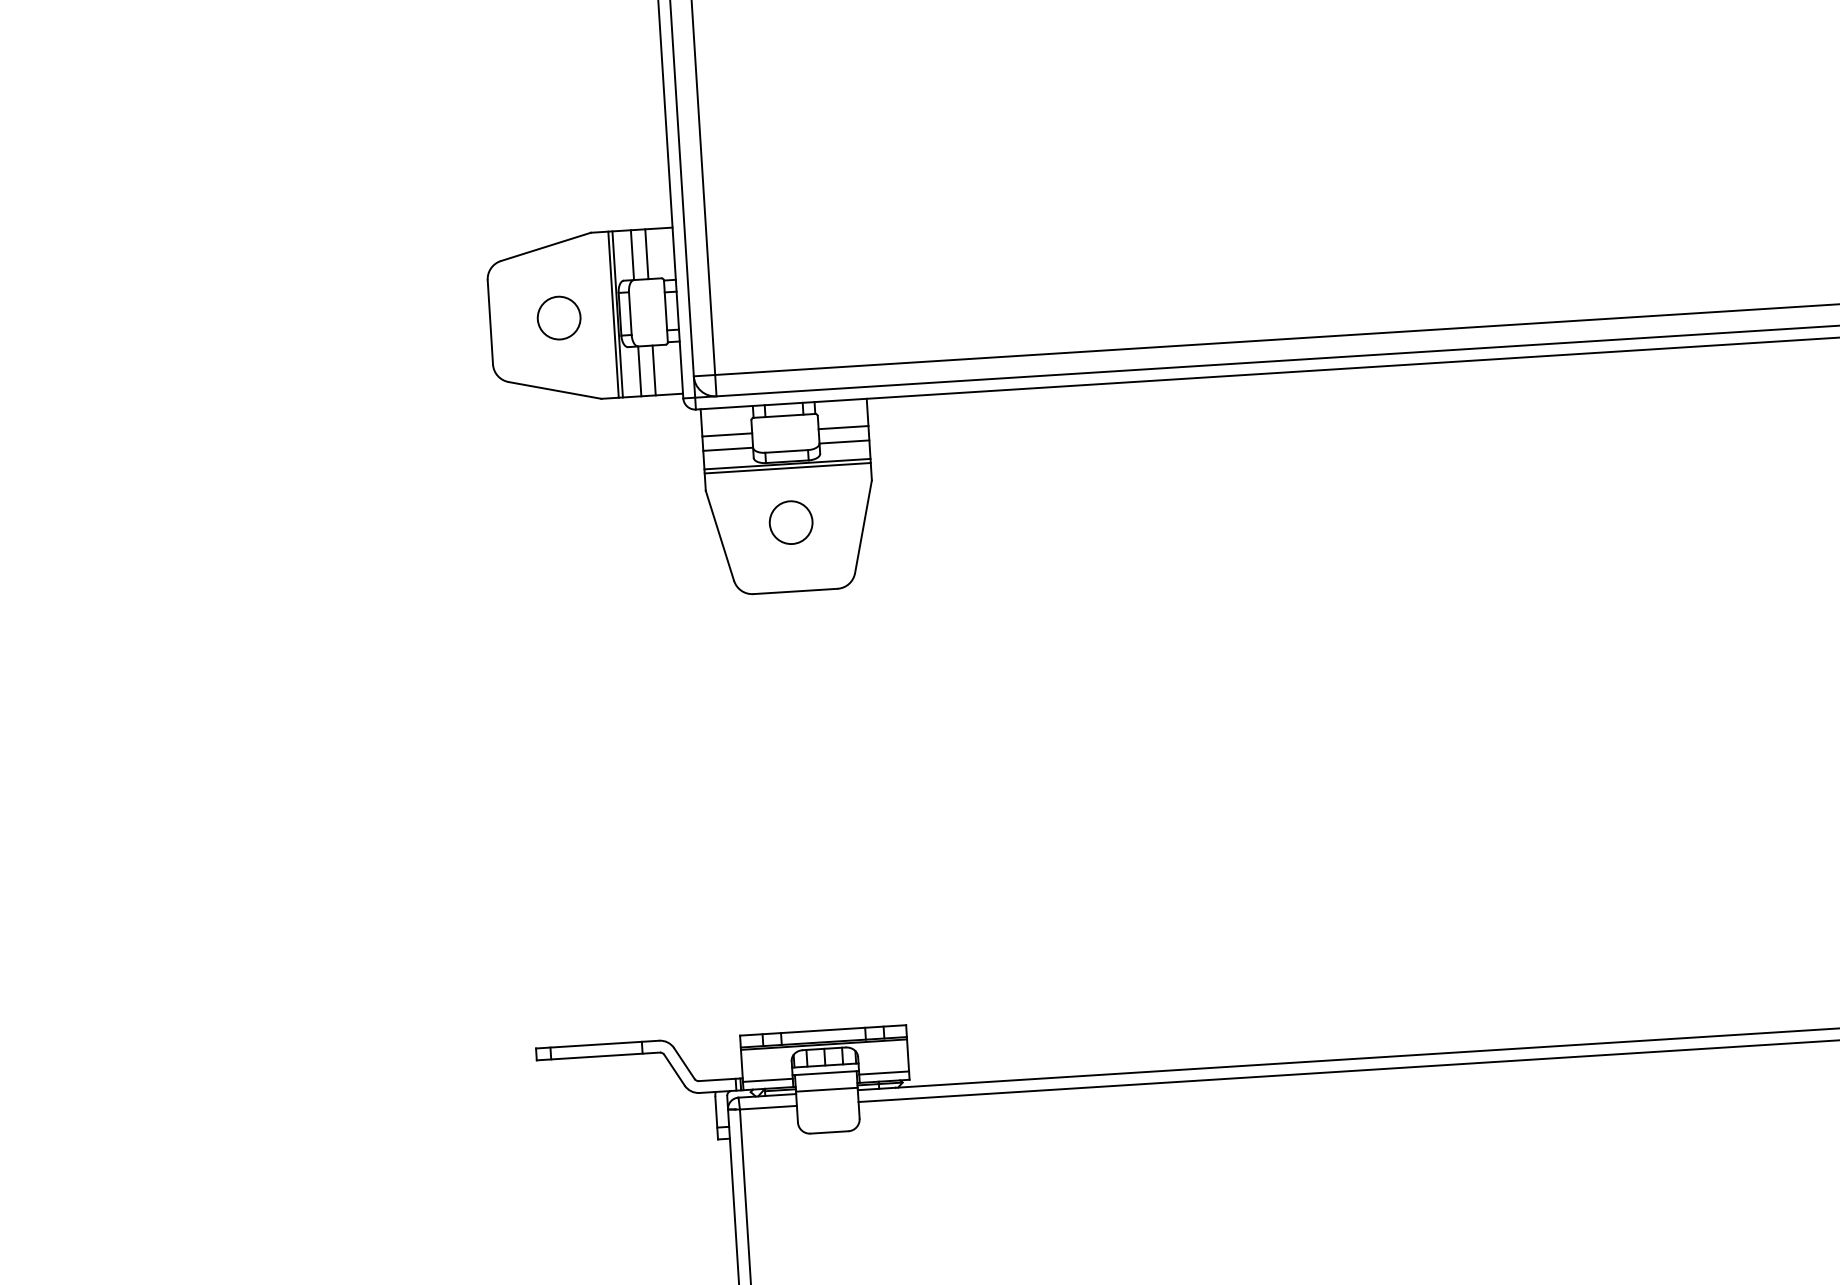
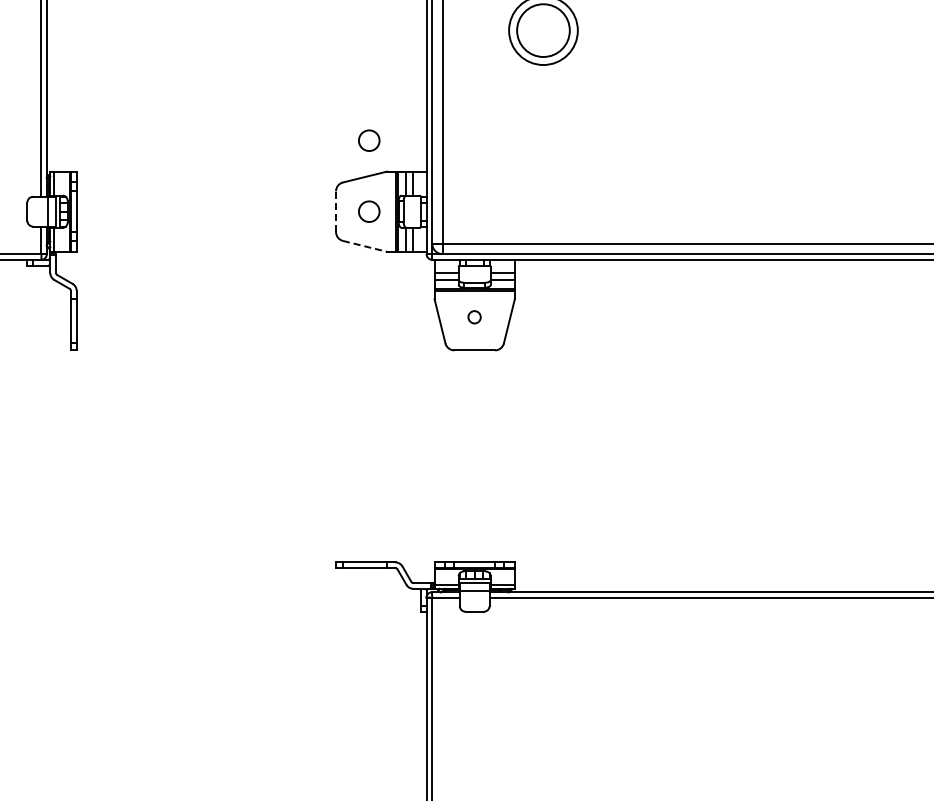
circle: (550, 170) -> (369, 140), added
line: (491, 321) -> (336, 211), solid -> dashed
line: (555, 390) -> (365, 246), solid -> dashed
circle: (790, 523) -> (474, 317), size x0.6

